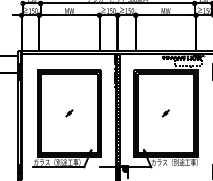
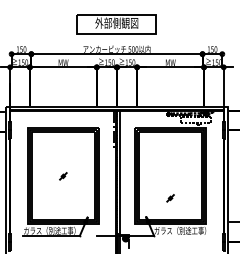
part: (165, 113) -> (170, 198), moved

